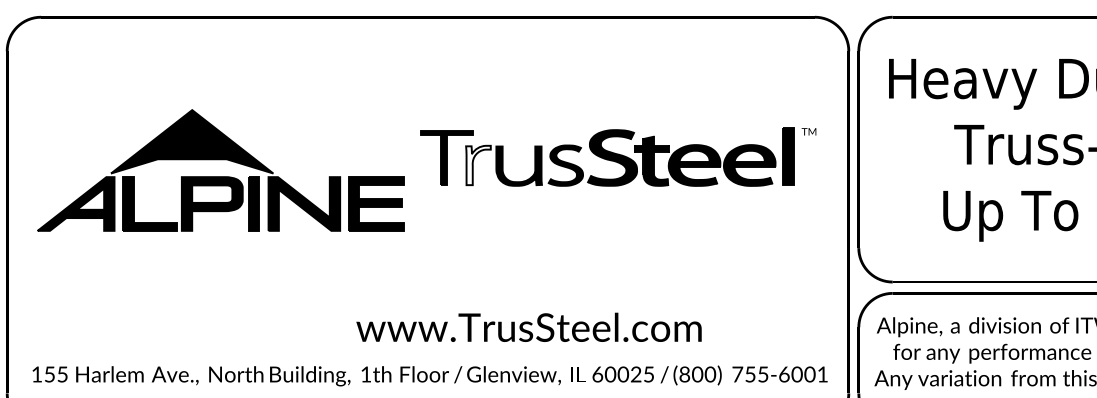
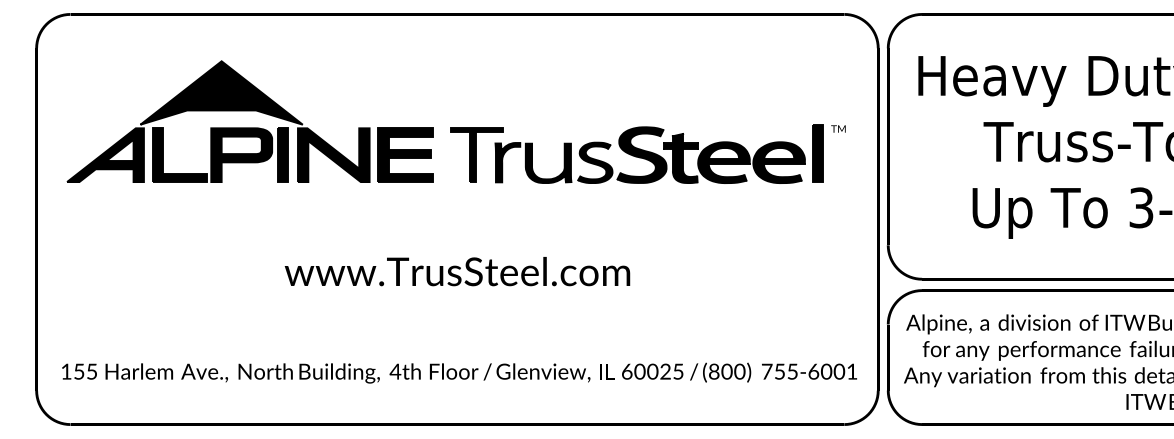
fill: (478, 165) -> (507, 162), added
part: (220, 170) -> (249, 121), moved
text: (529, 327) -> (457, 271), moved
text: (366, 374) -> (395, 371), 1th -> 4th

